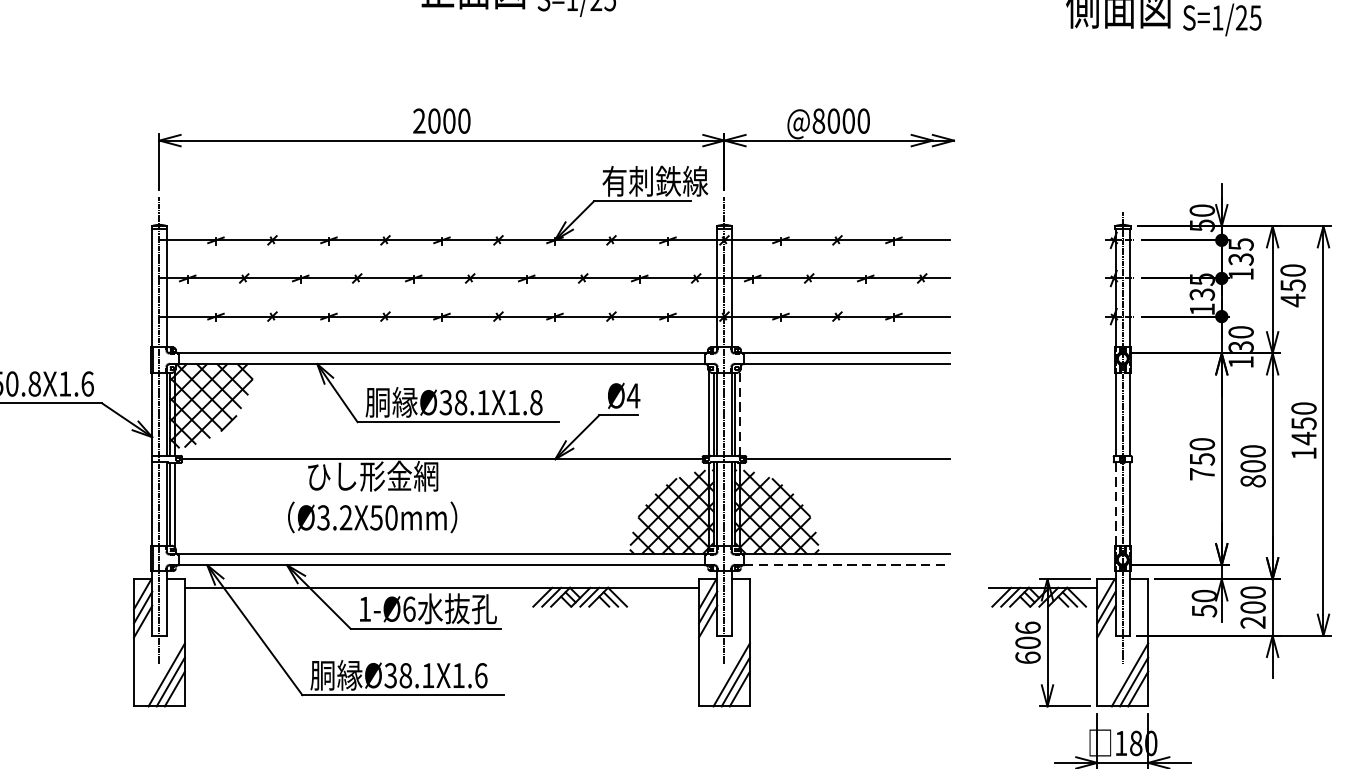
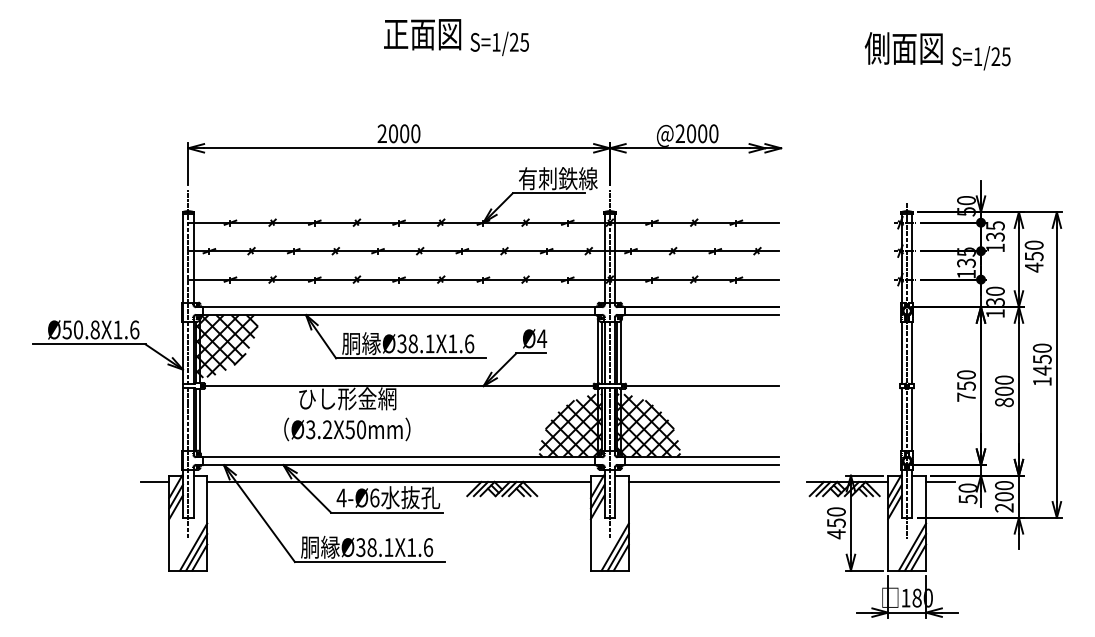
text: (817, 120) -> (679, 133), @8000 -> @2000
text: (536, 402) -> (469, 343), Ø38.1X1.8 -> Ø38.1X1.6
line: (740, 414) -> (621, 352), dashed -> solid
line: (1115, 505) -> (901, 420), dashed -> solid
line: (848, 565) -> (702, 465), dashed -> solid
line: (114, 588) -> (154, 482), added
line: (849, 588) -> (703, 482), added
line: (1167, 588) -> (940, 482), added
text: (364, 608) -> (341, 497), 1-Ø6 -> 4-Ø6
text: (1028, 643) -> (836, 523), 606 -> 450

